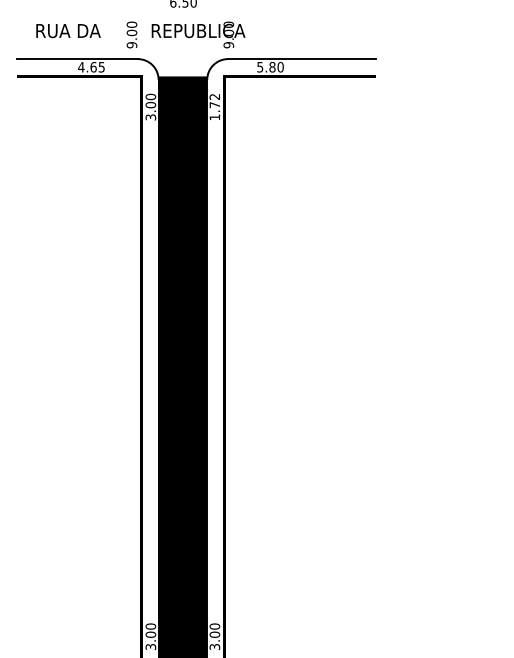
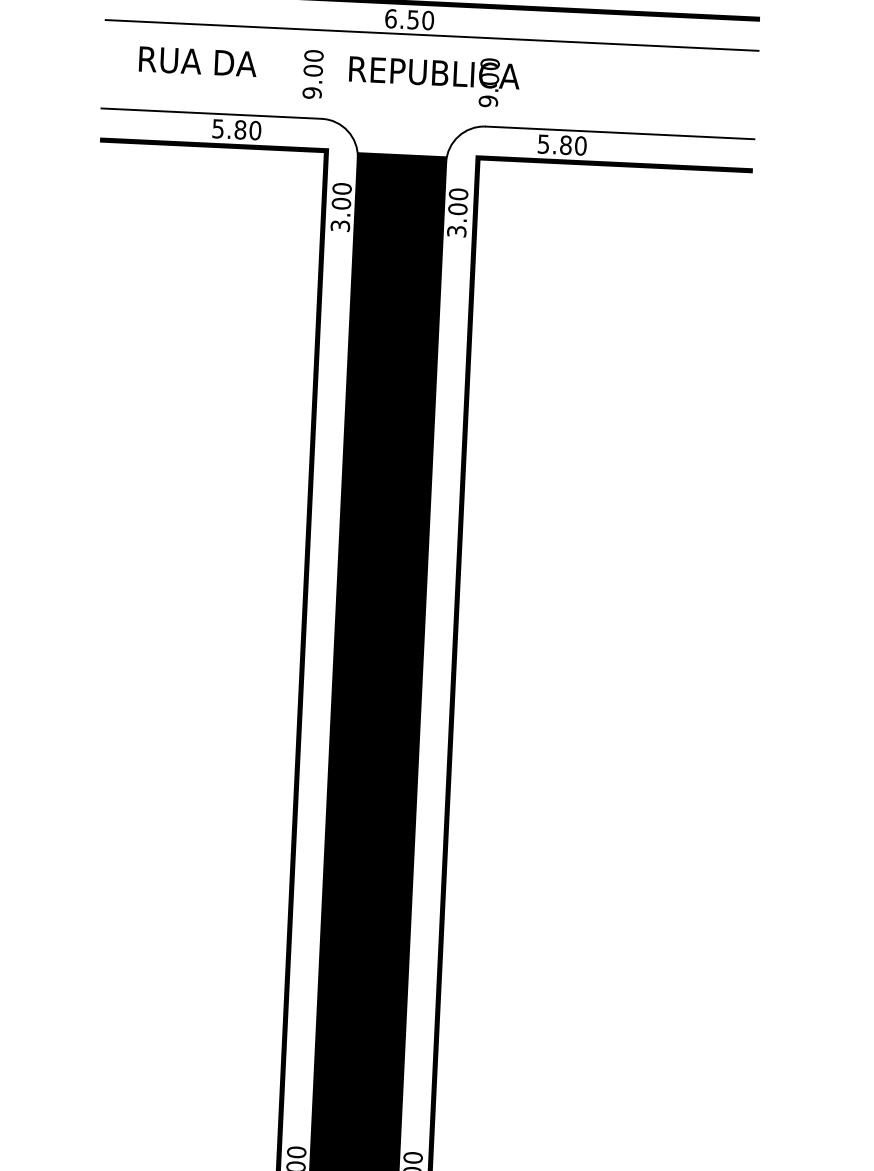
line: (195, 10) -> (430, 35), added
text: (91, 67) -> (236, 130), 4.65 -> 5.80
text: (214, 106) -> (457, 211), 1.72 -> 3.00

